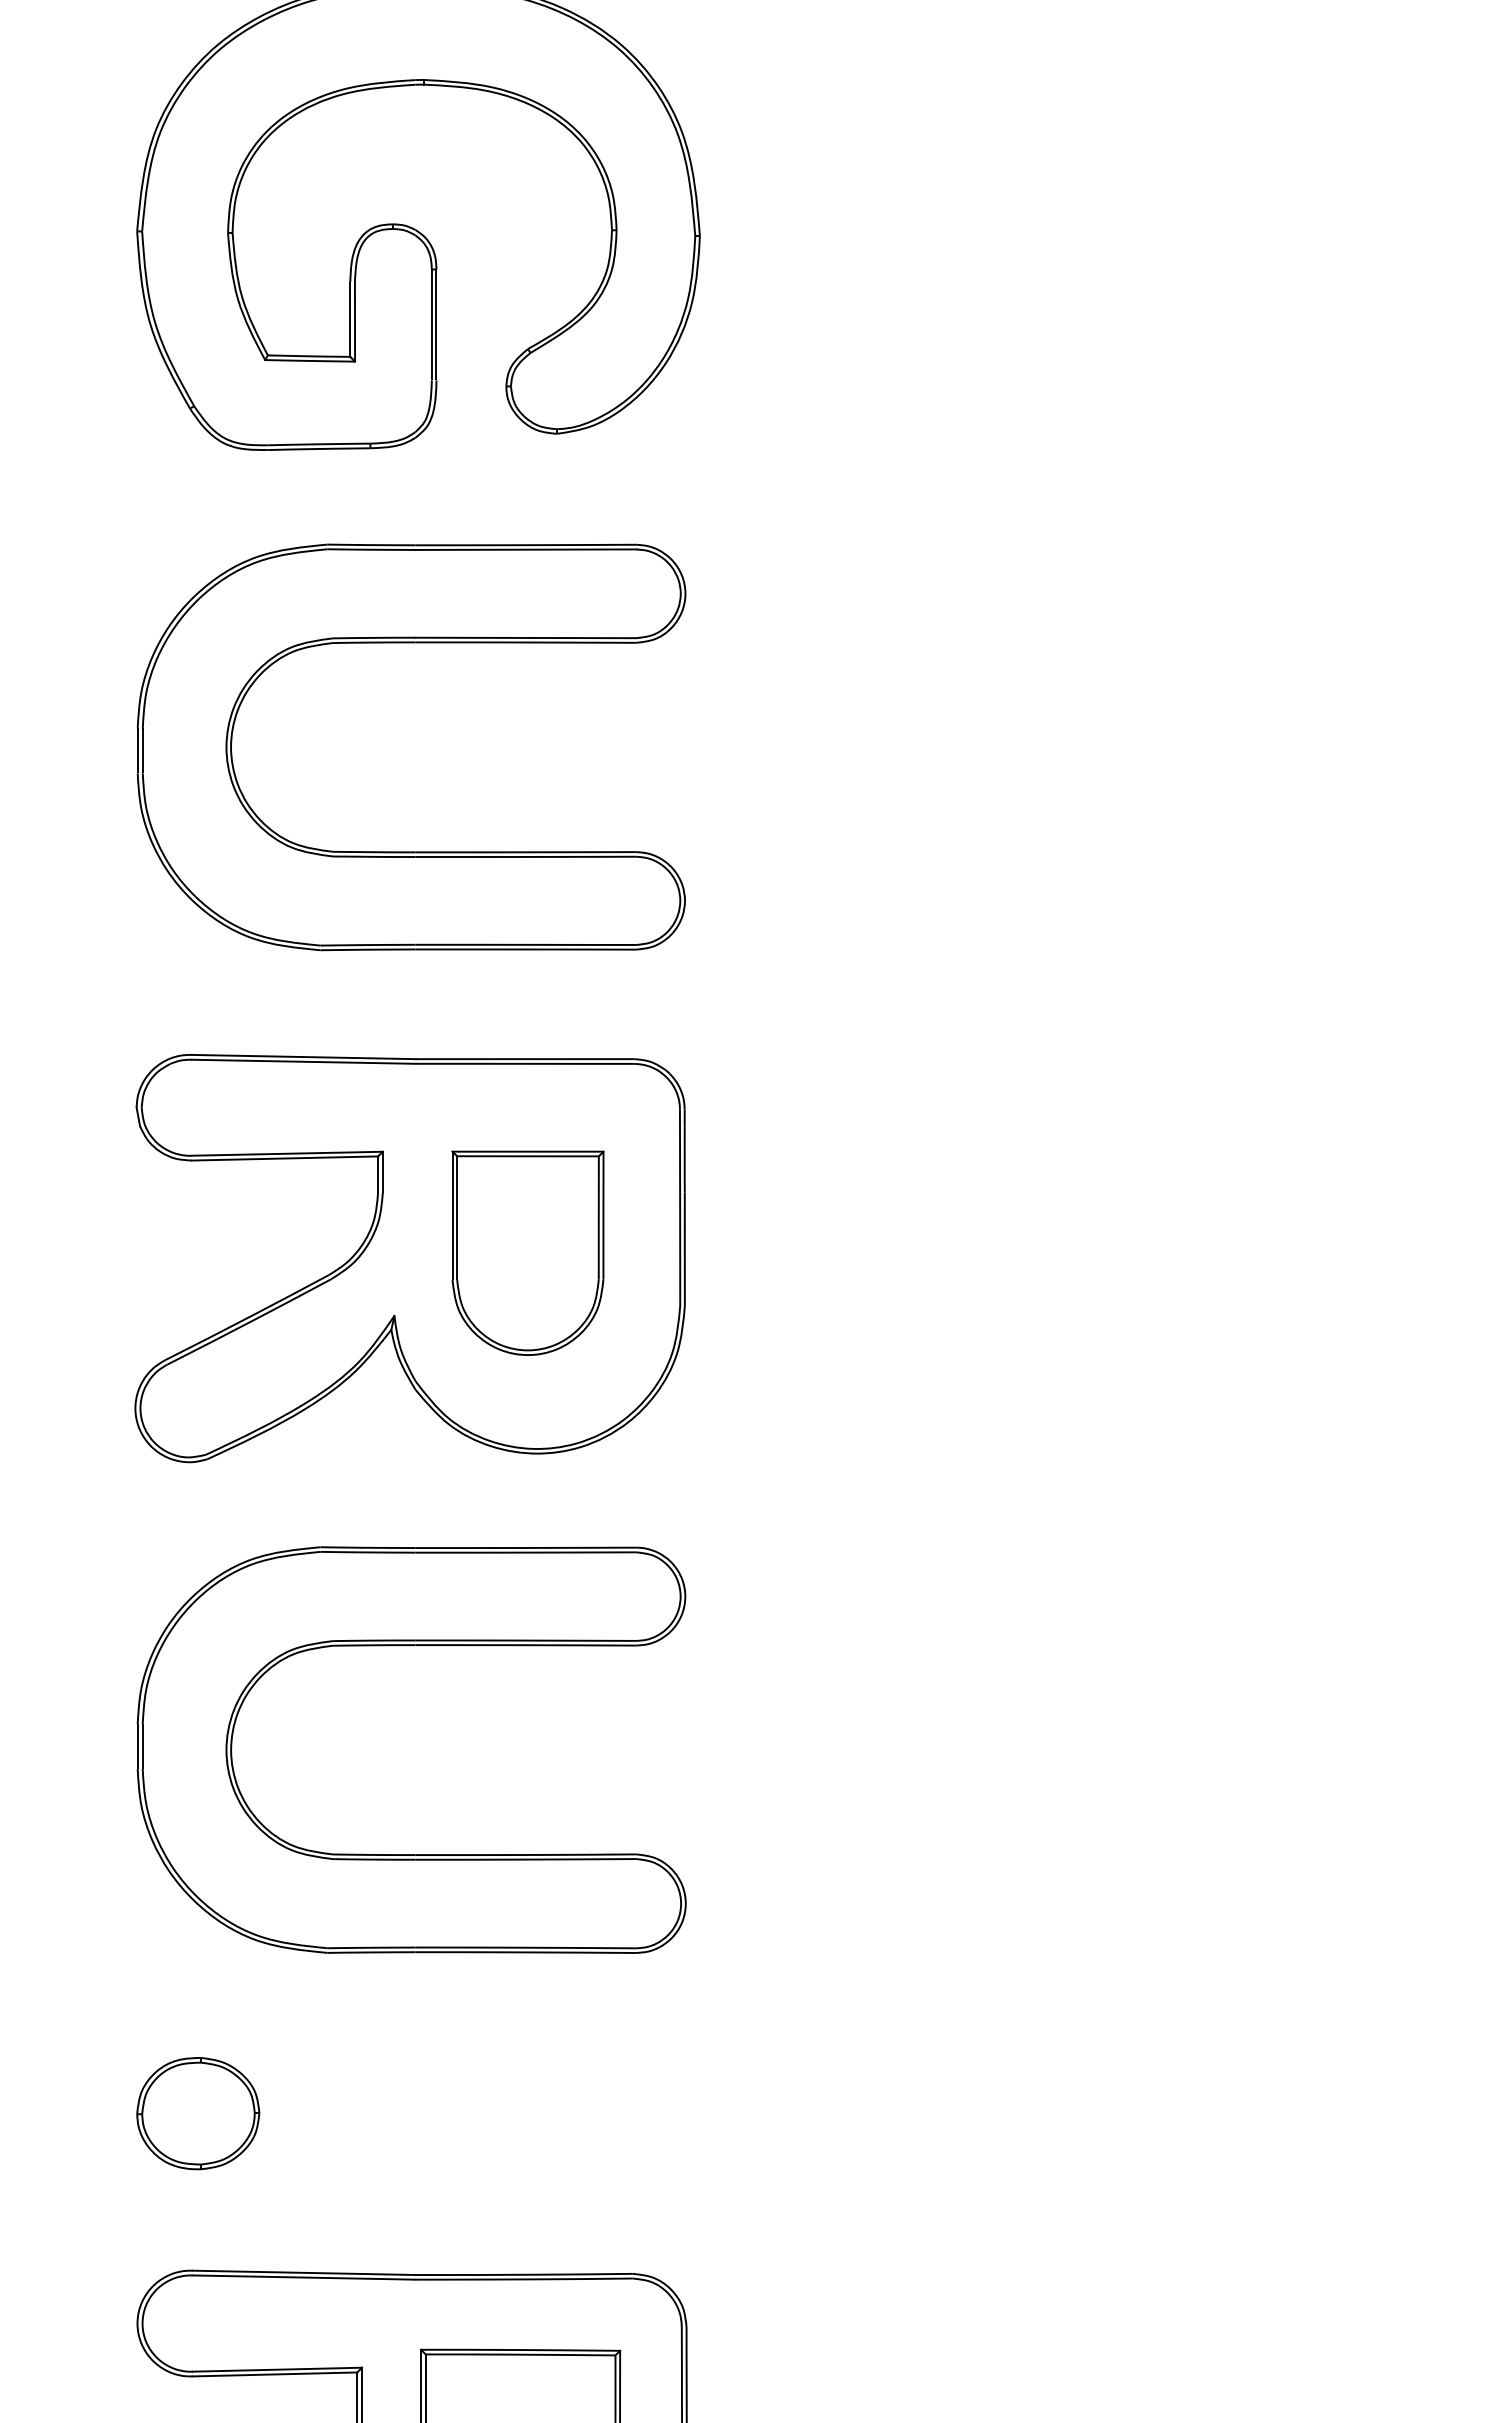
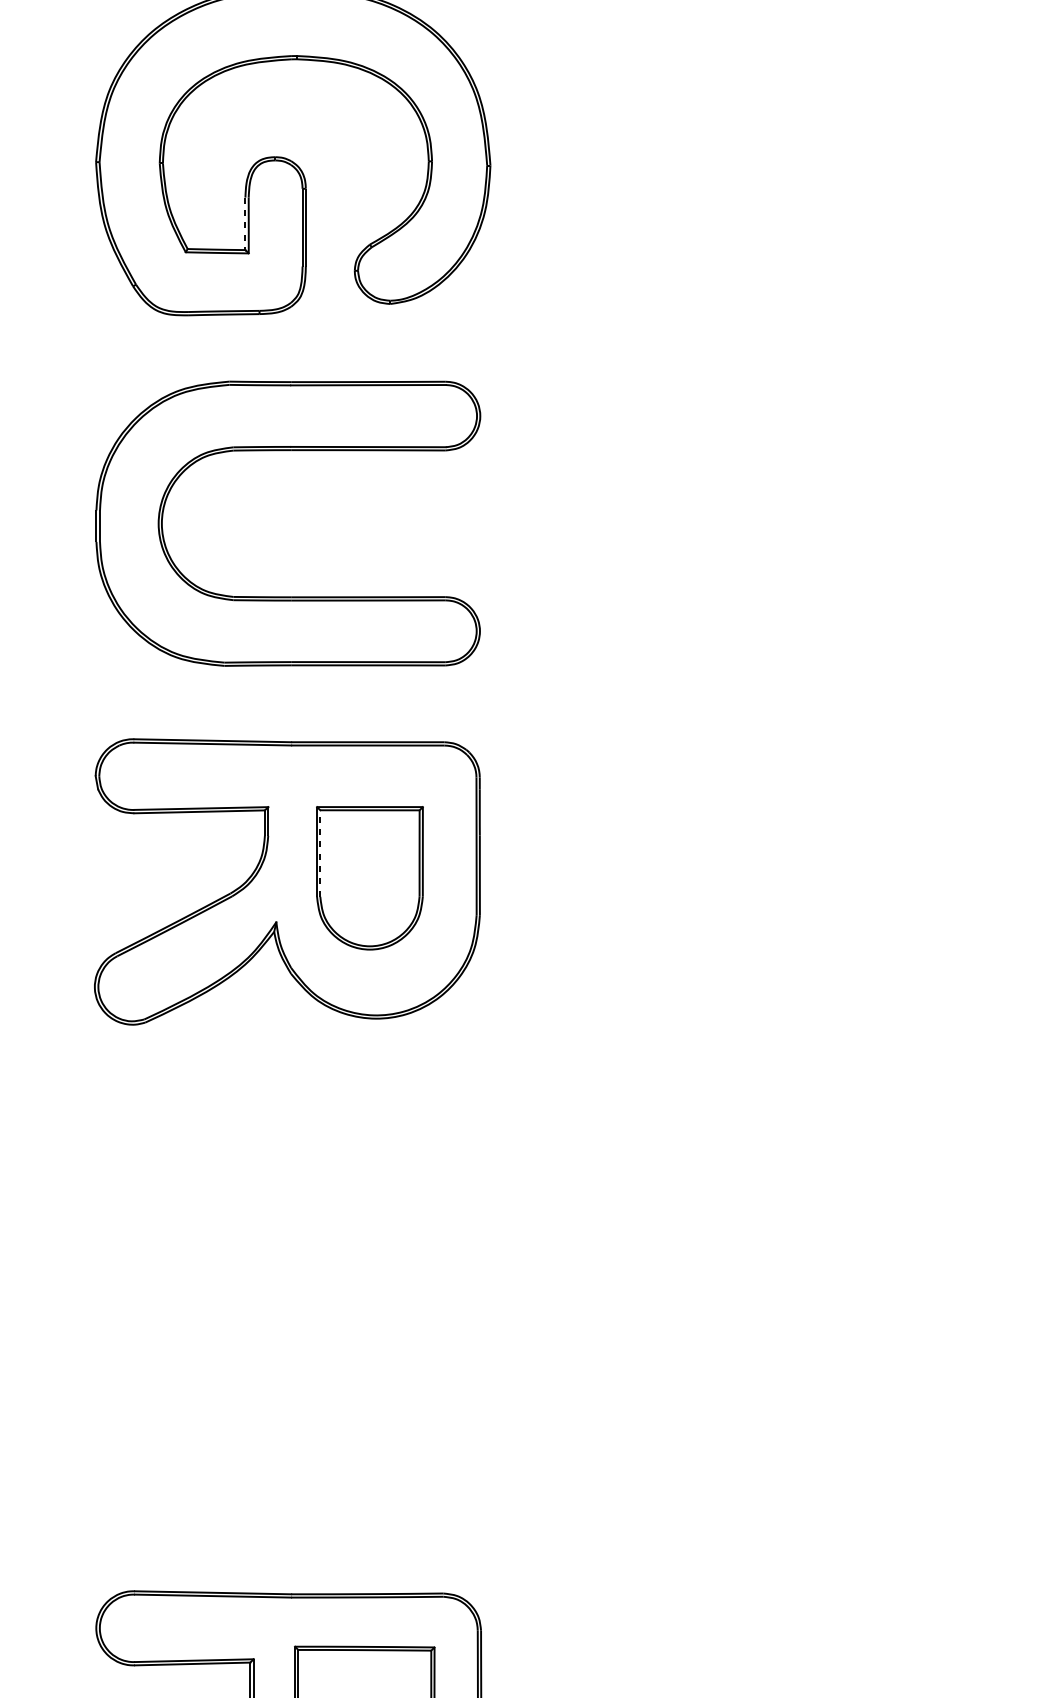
line: (350, 320) -> (245, 224), solid -> dashed
line: (457, 1217) -> (320, 853), solid -> dashed
part: (411, 1645) -> (288, 1153), removed
part: (198, 2113) -> (139, 1481), removed

